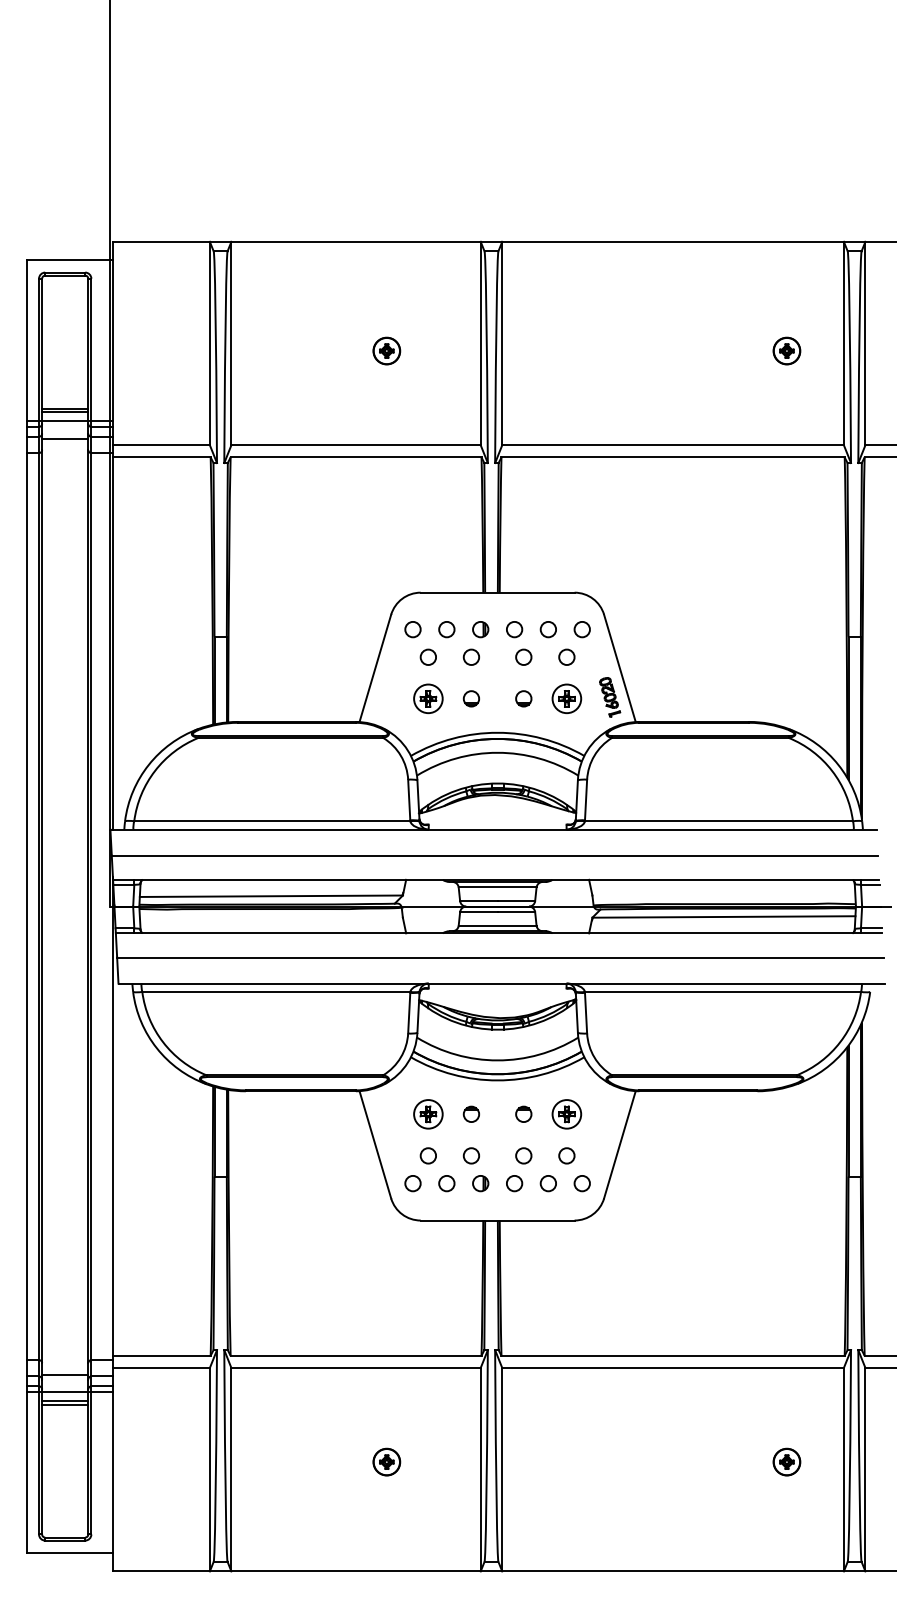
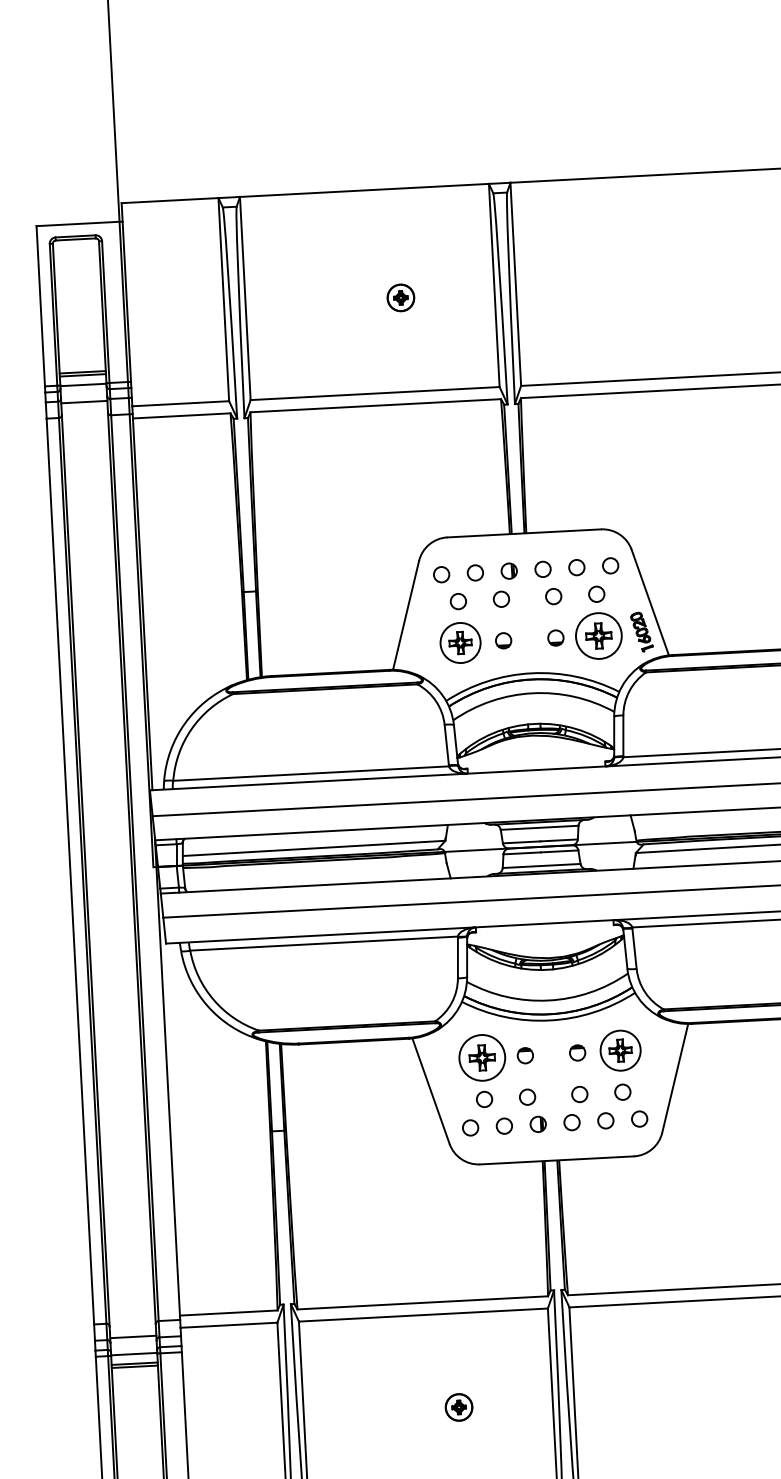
part: (428, 698) -> (460, 642), size x1.4
part: (566, 698) -> (598, 635), size x1.6
part: (428, 1114) -> (482, 1058), size x1.6
part: (566, 1114) -> (620, 1050), size x1.4

